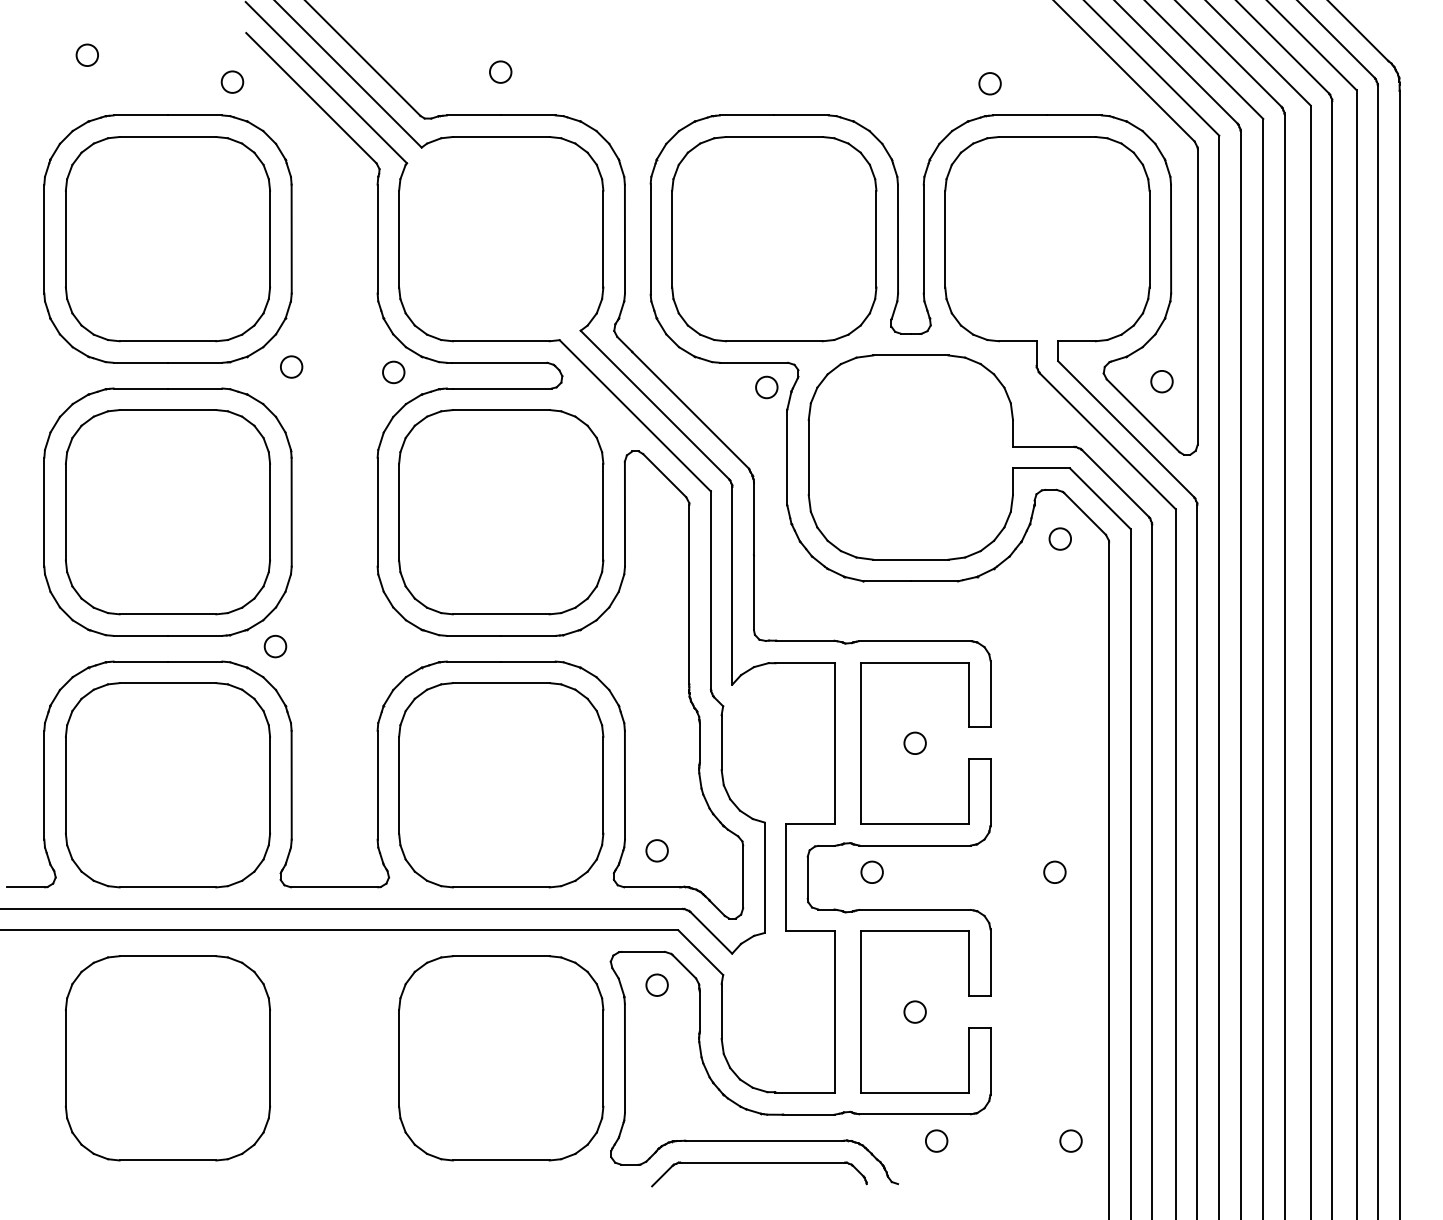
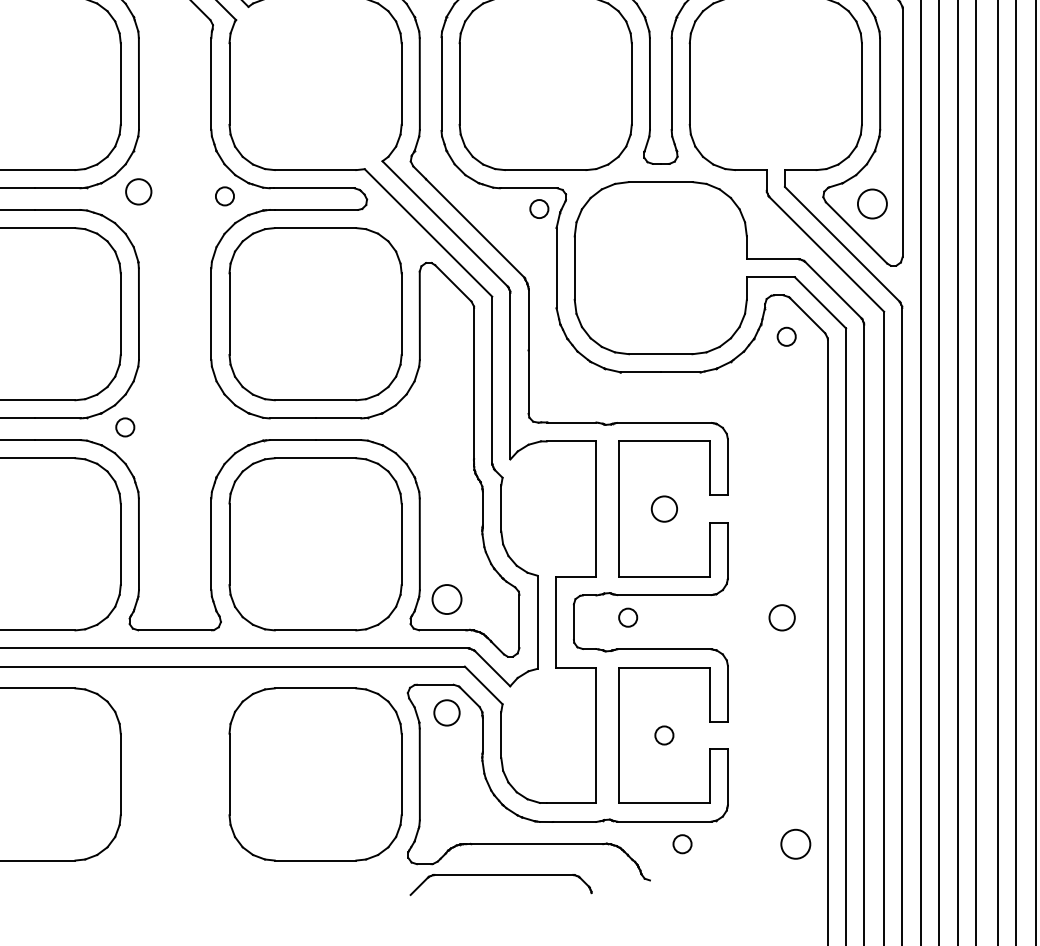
circle: (291, 366) -> (138, 191), size x1.4
circle: (1161, 381) -> (872, 204), size x1.6
circle: (914, 742) -> (663, 508), size x1.4
circle: (656, 850) -> (446, 599), size x1.6
circle: (1054, 871) -> (781, 617), size x1.4
circle: (656, 984) -> (446, 712), size x1.4
circle: (1070, 1140) -> (795, 843), size x1.6
part: (759, 1163) -> (501, 875), moved

